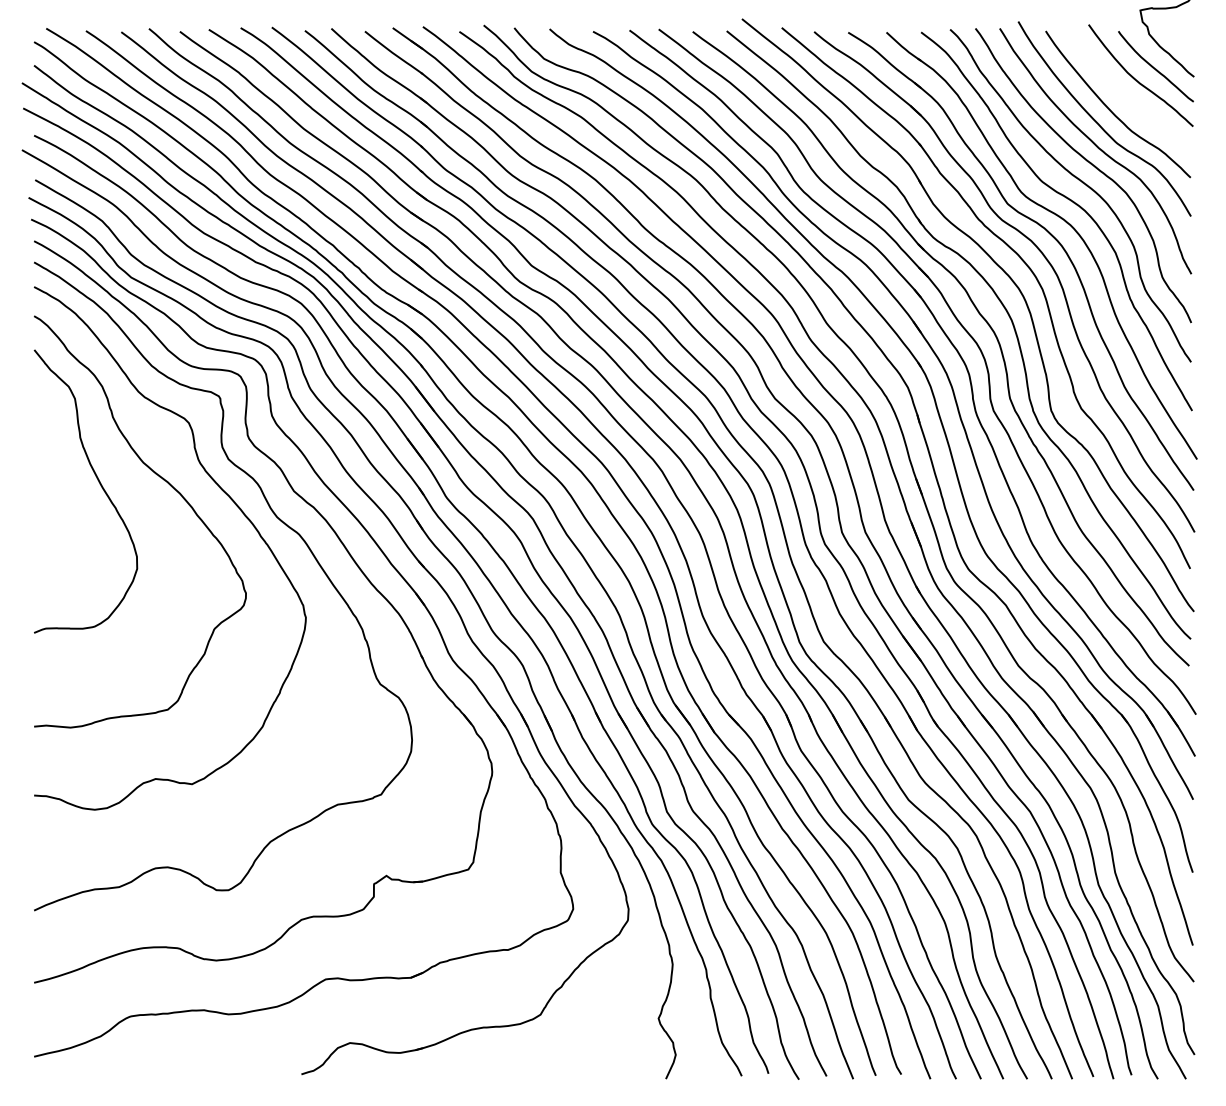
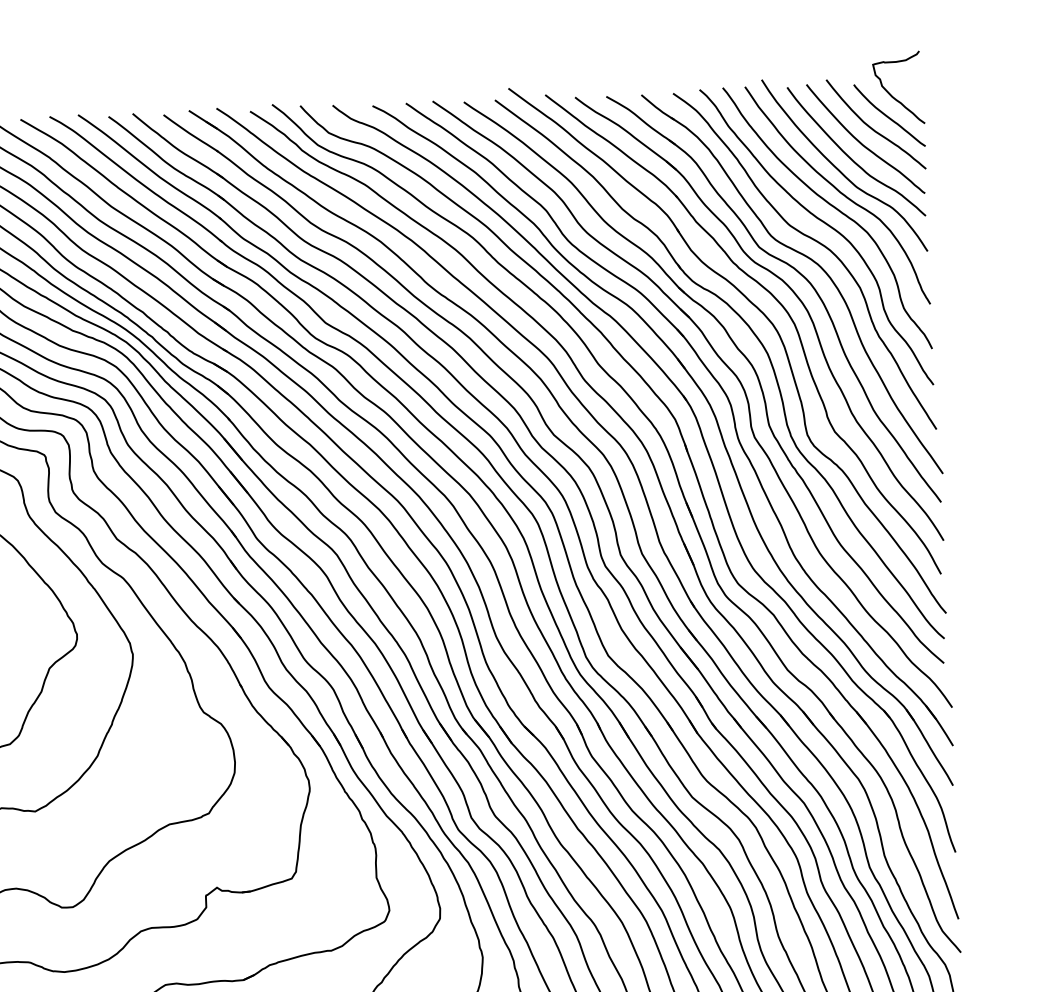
curve: (1123, 94) -> (860, 142), added

